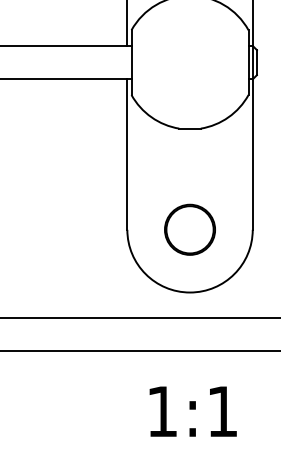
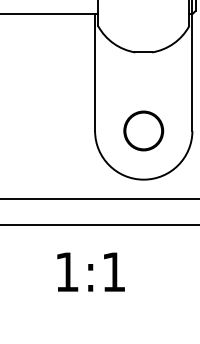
text: (192, 411) -> (90, 272), moved

